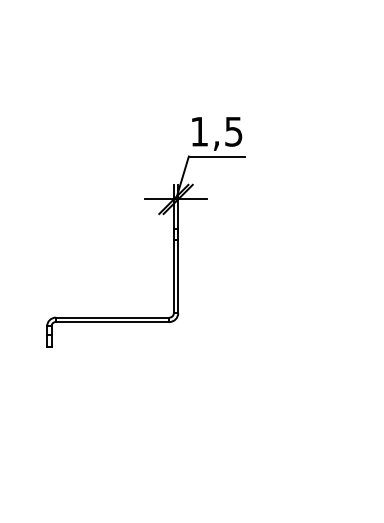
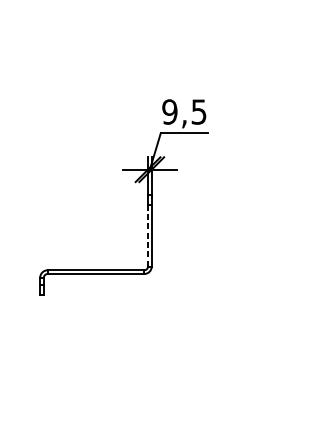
text: (199, 131) -> (169, 111), 1,5 -> 9,5
line: (173, 277) -> (147, 236), solid -> dashed

